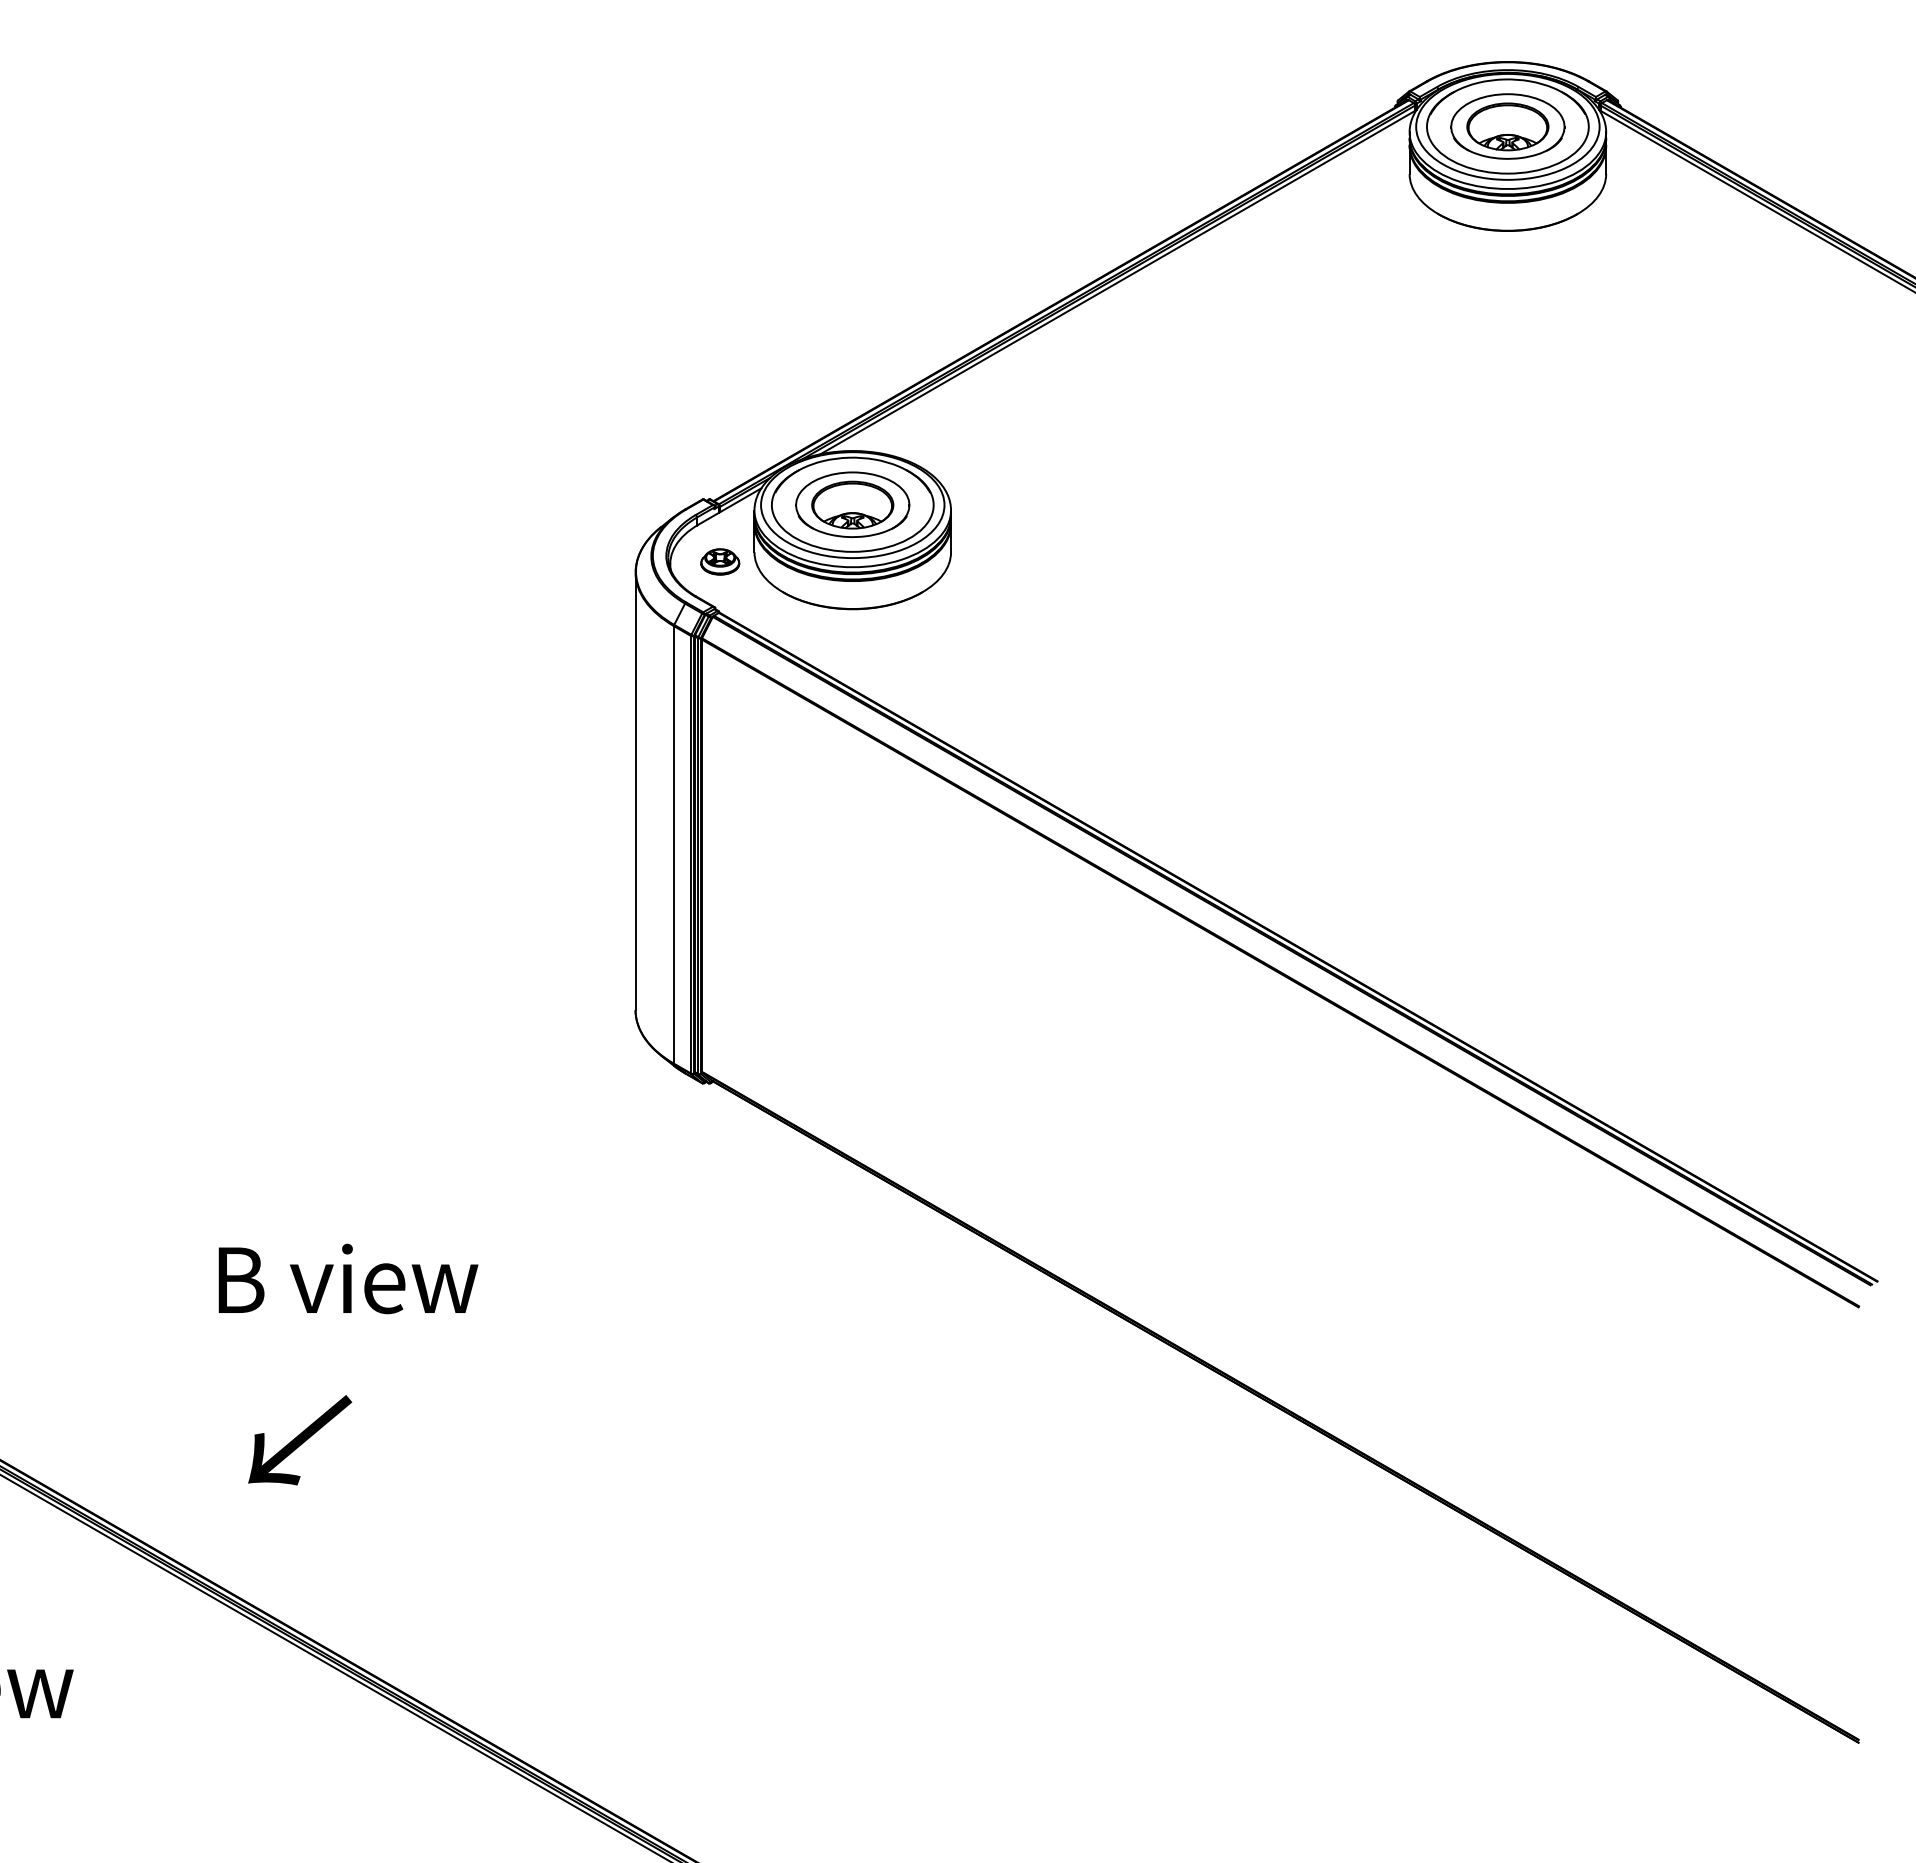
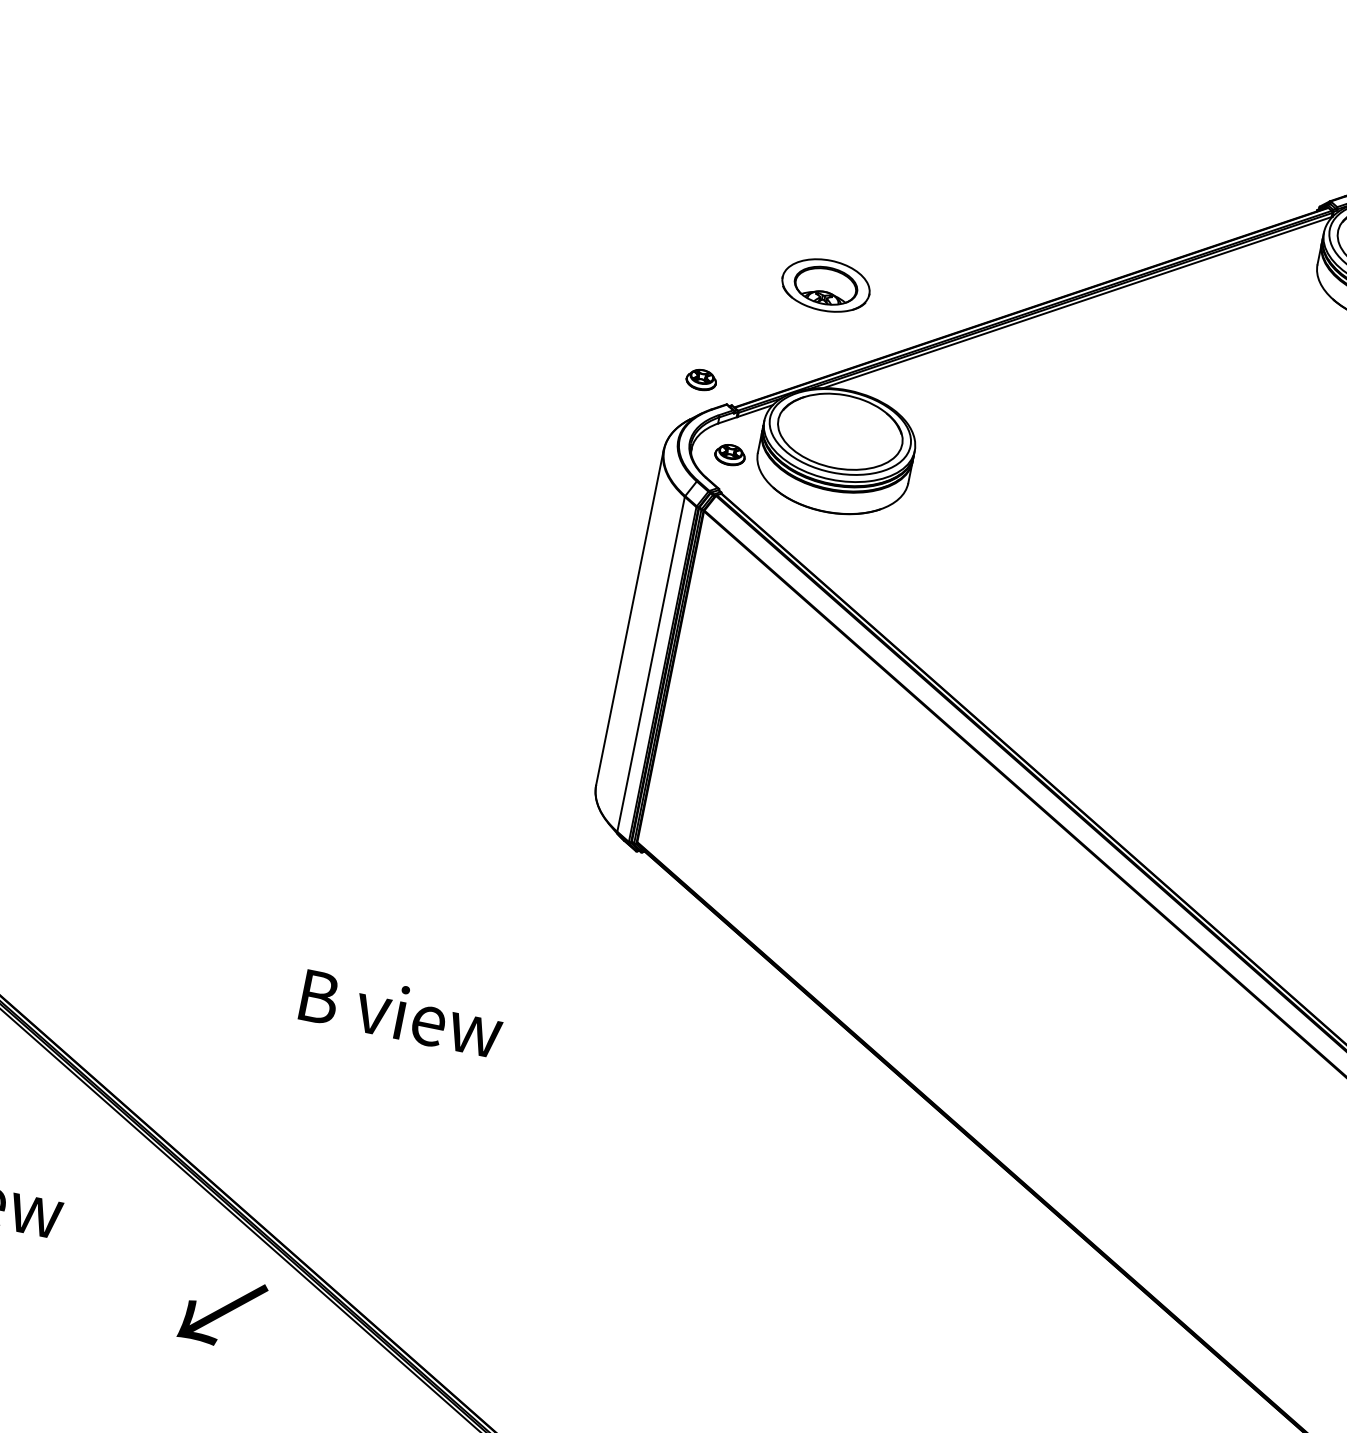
part: (665, 474) -> (701, 379), added
part: (852, 504) -> (825, 285), moved
text: (348, 1278) -> (402, 1012), moved
text: (300, 1440) -> (223, 1311), moved

